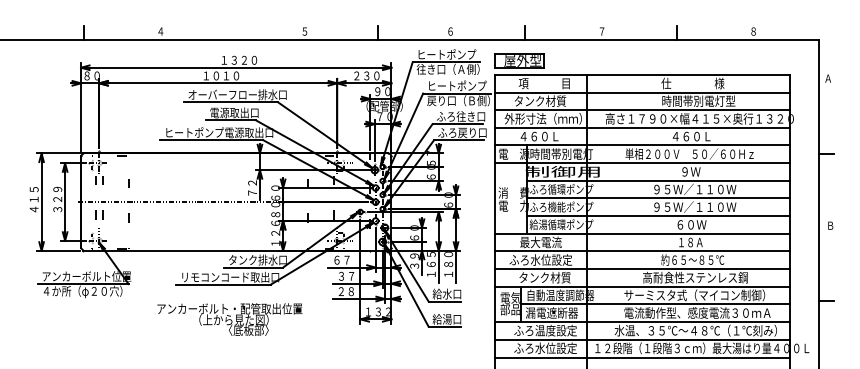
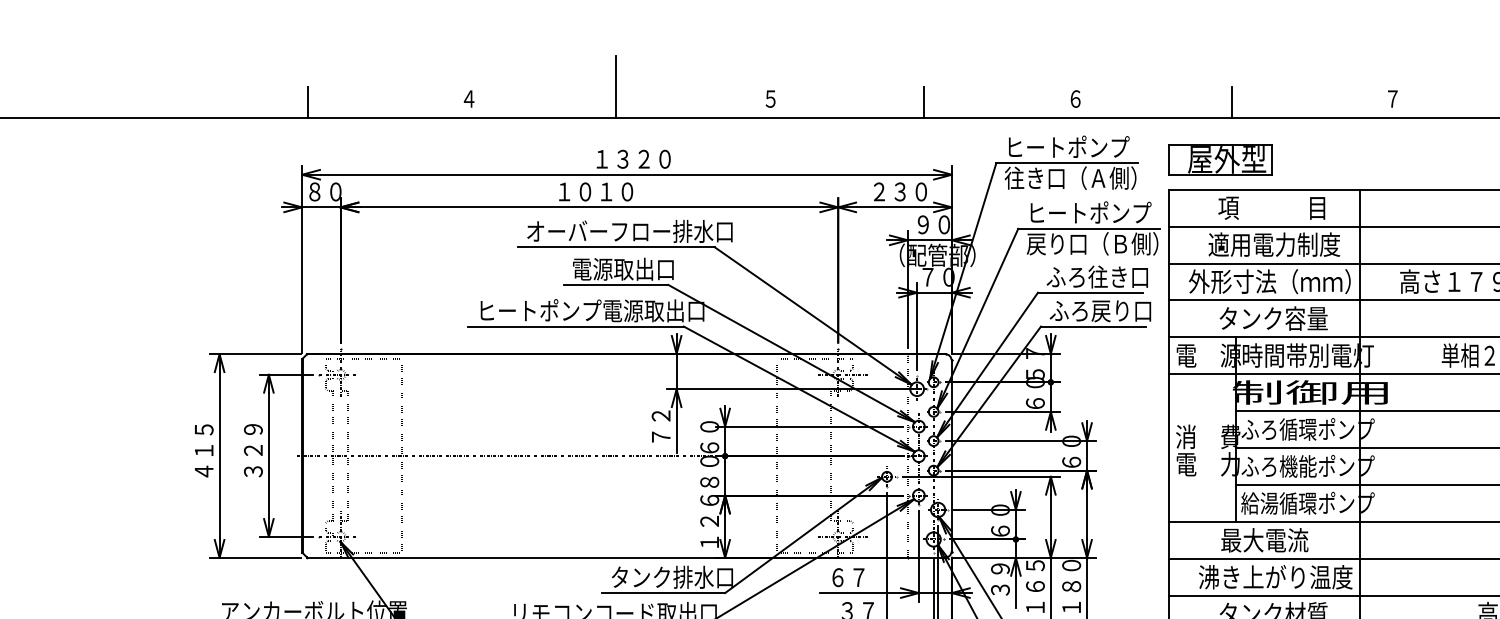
line: (231, 25) -> (617, 86), added
text: (545, 100) -> (1274, 243), タンク材質 -> 適用電力制度
text: (544, 136) -> (1272, 318), ４６０Ｌ -> タンク容量
text: (545, 259) -> (1274, 576), ふろ水位設定 -> 沸き上がり温度

